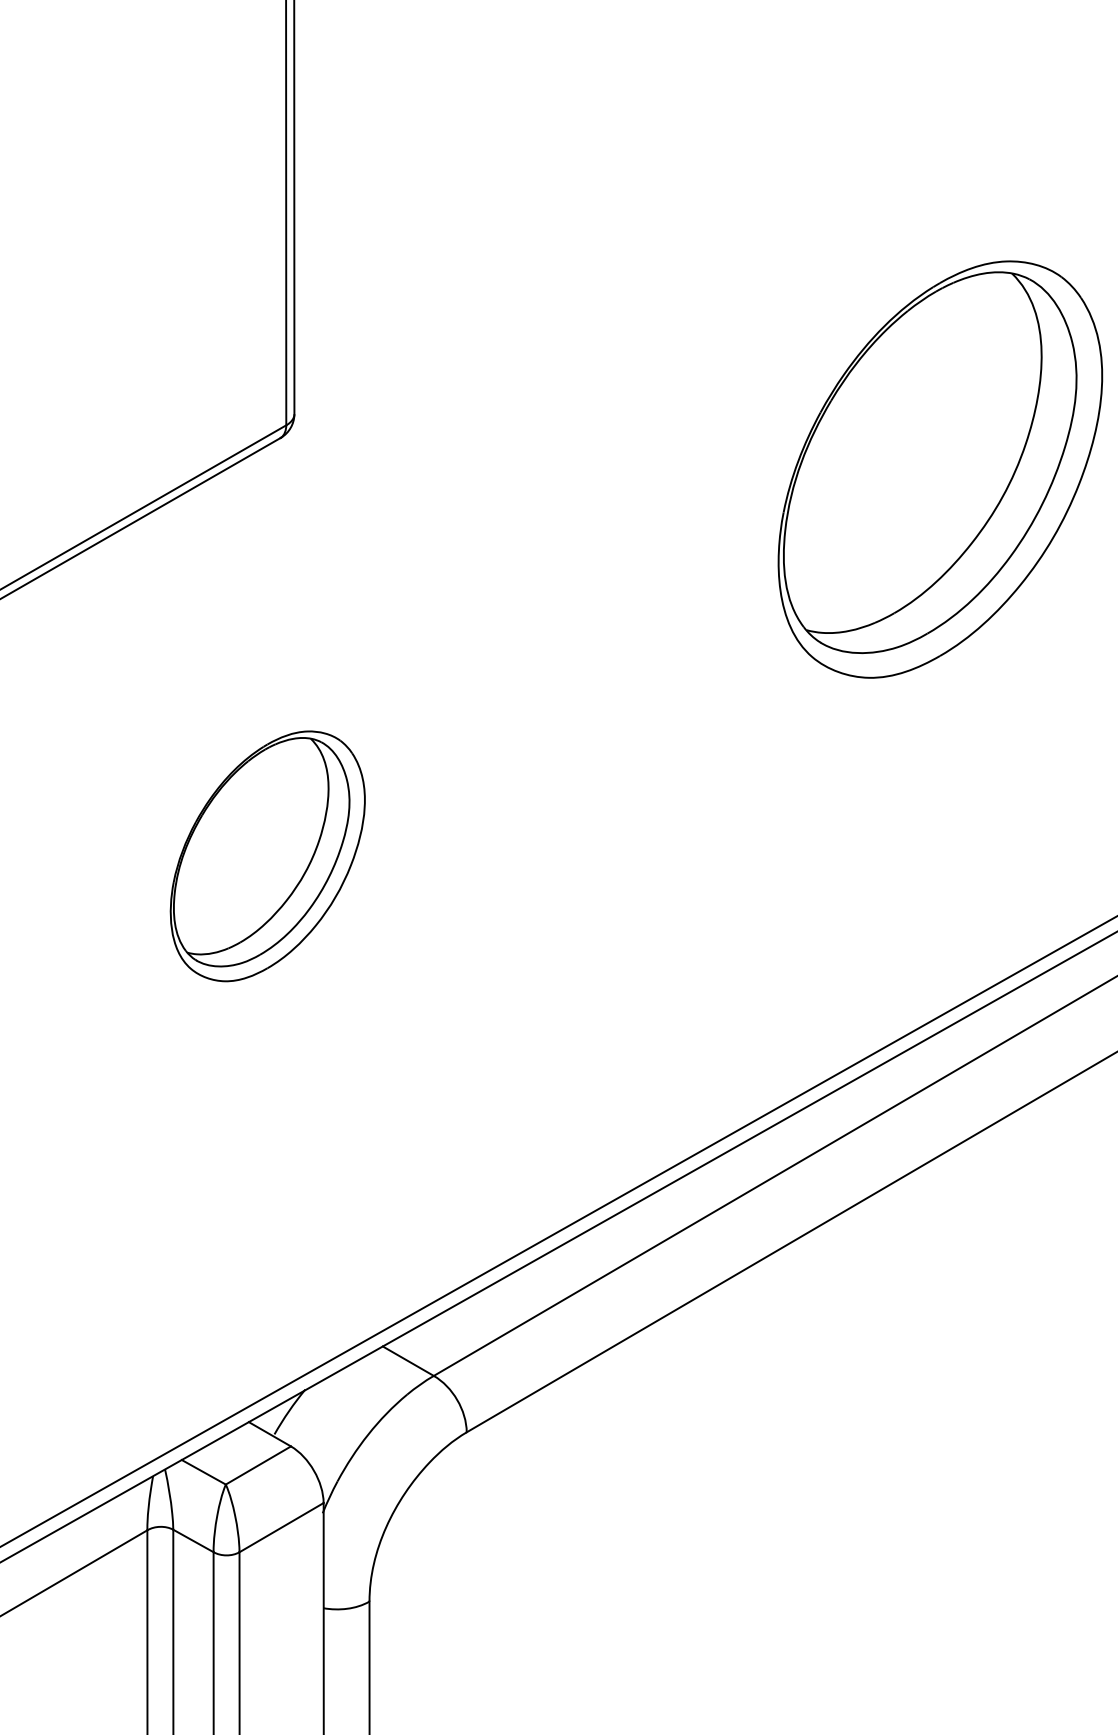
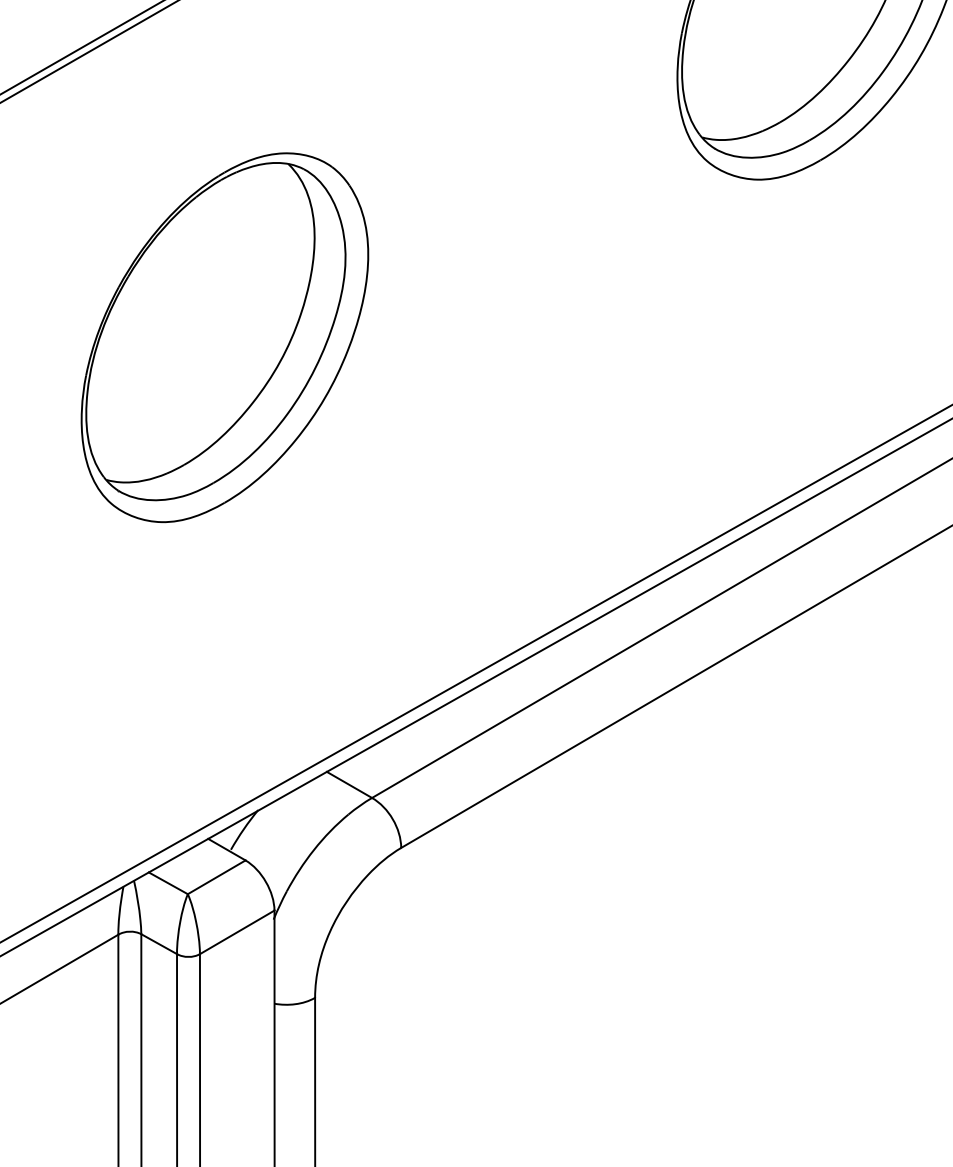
part: (267, 856) -> (224, 337), size x1.67

